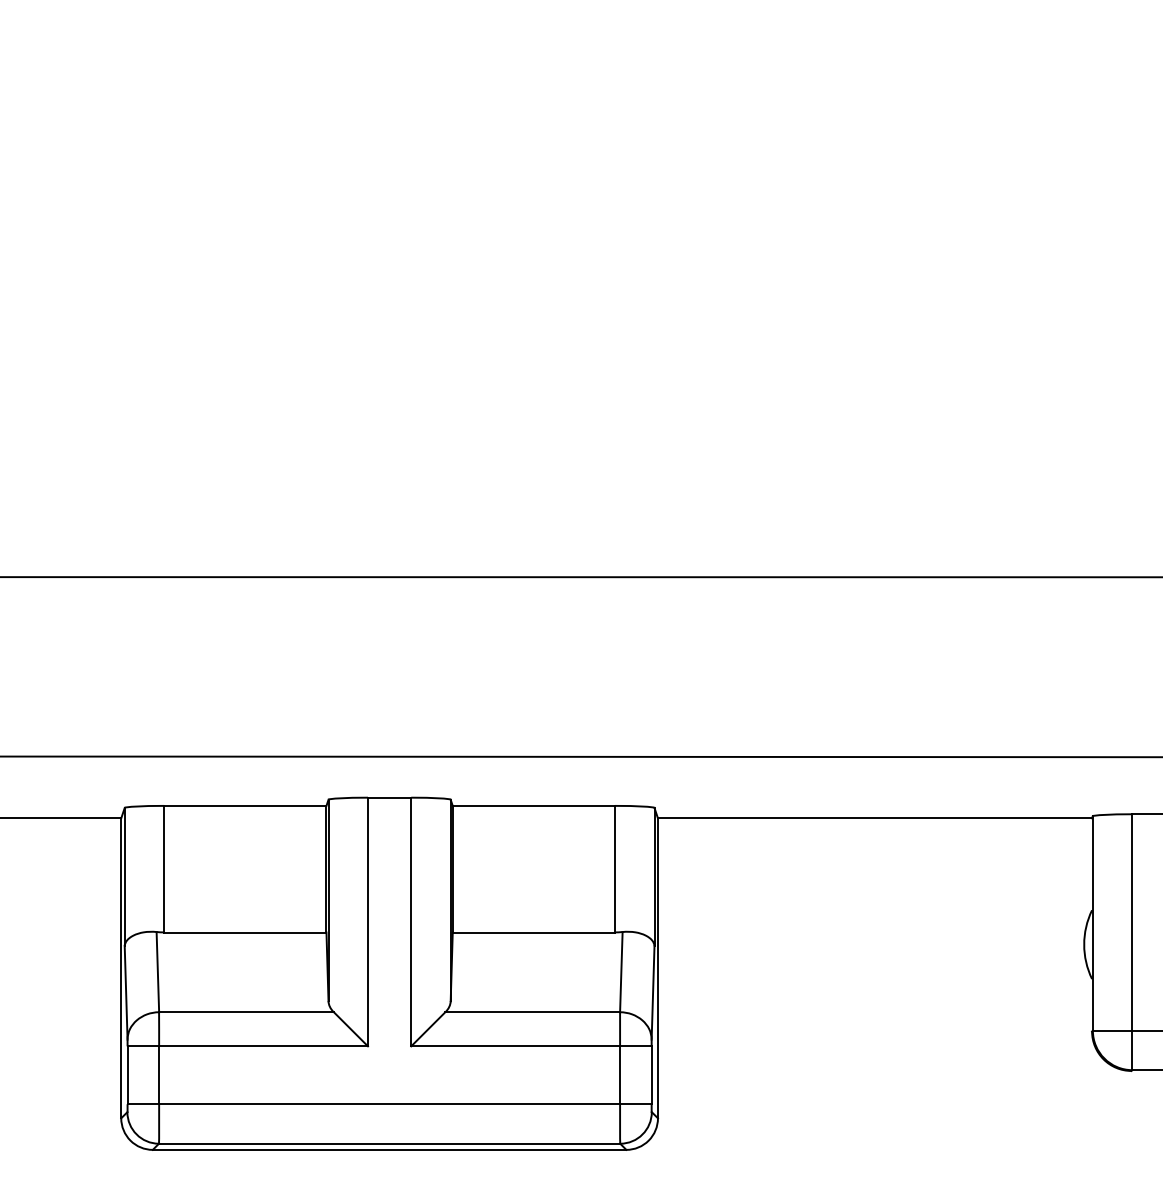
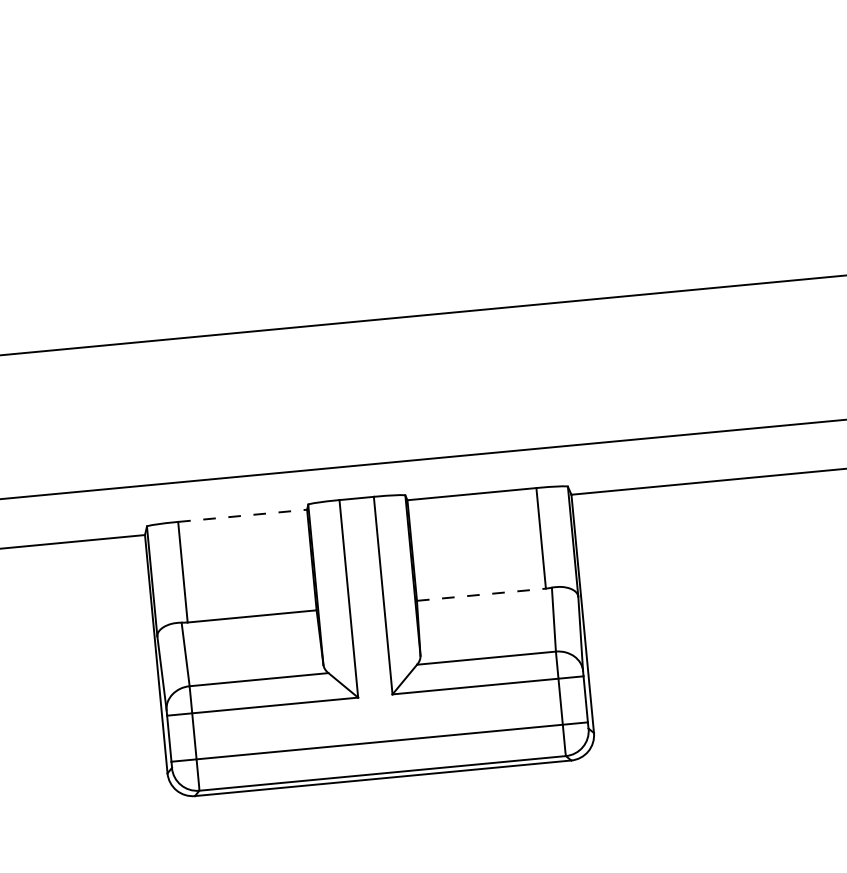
line: (245, 805) -> (242, 515), solid -> dashed
line: (534, 932) -> (481, 594), solid -> dashed

